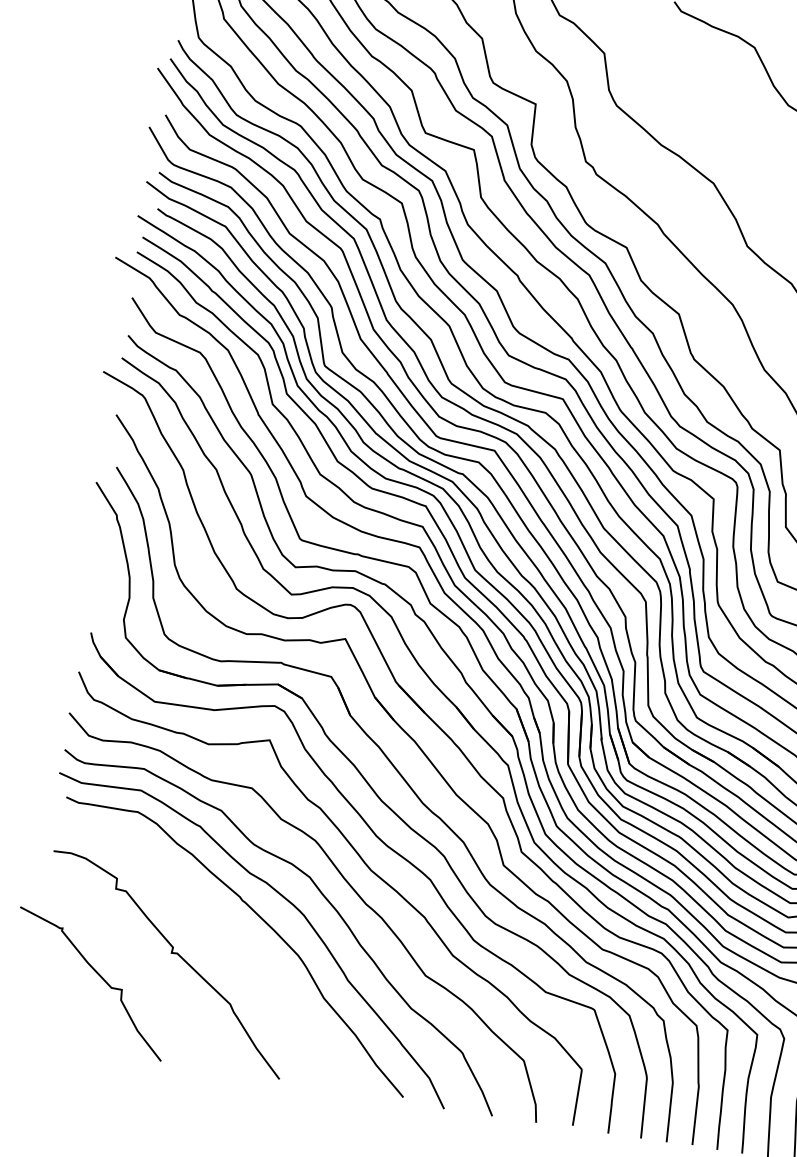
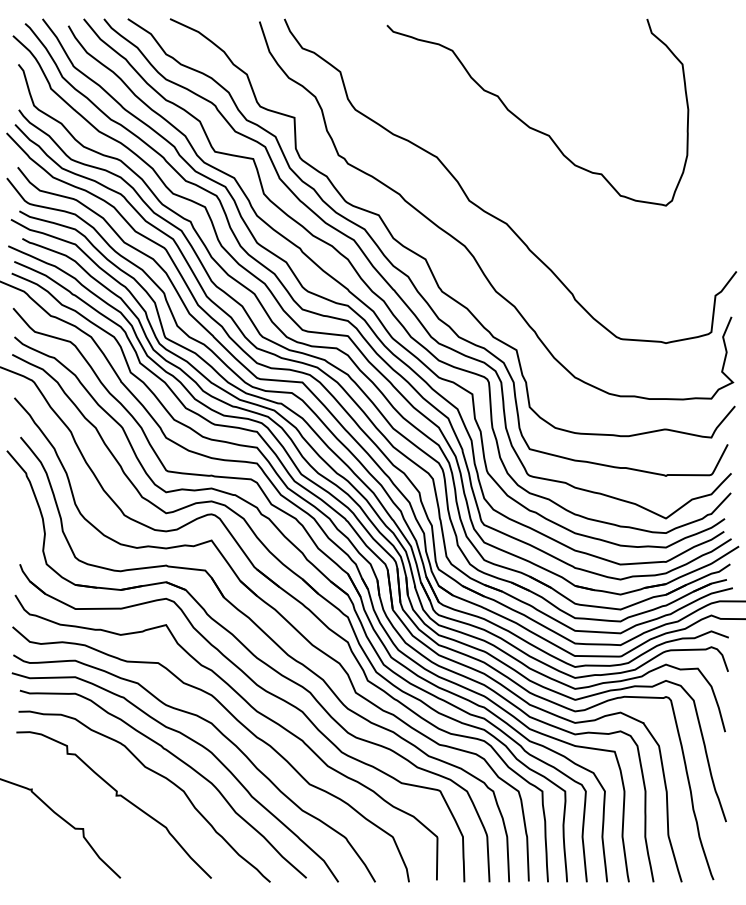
curve: (230, 934) -> (158, 775), added

